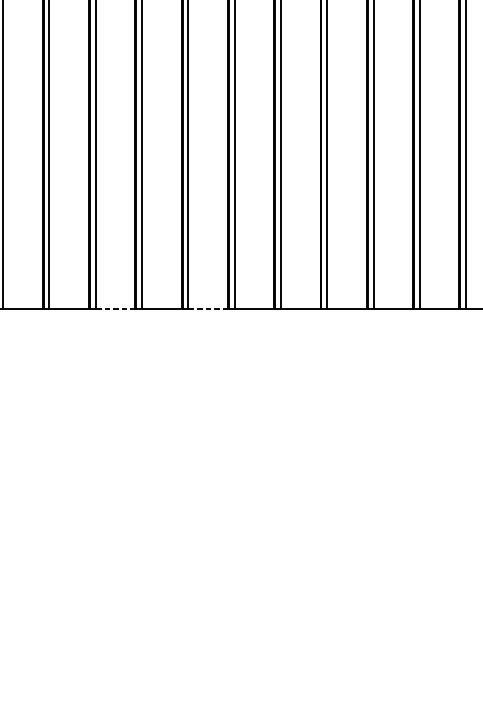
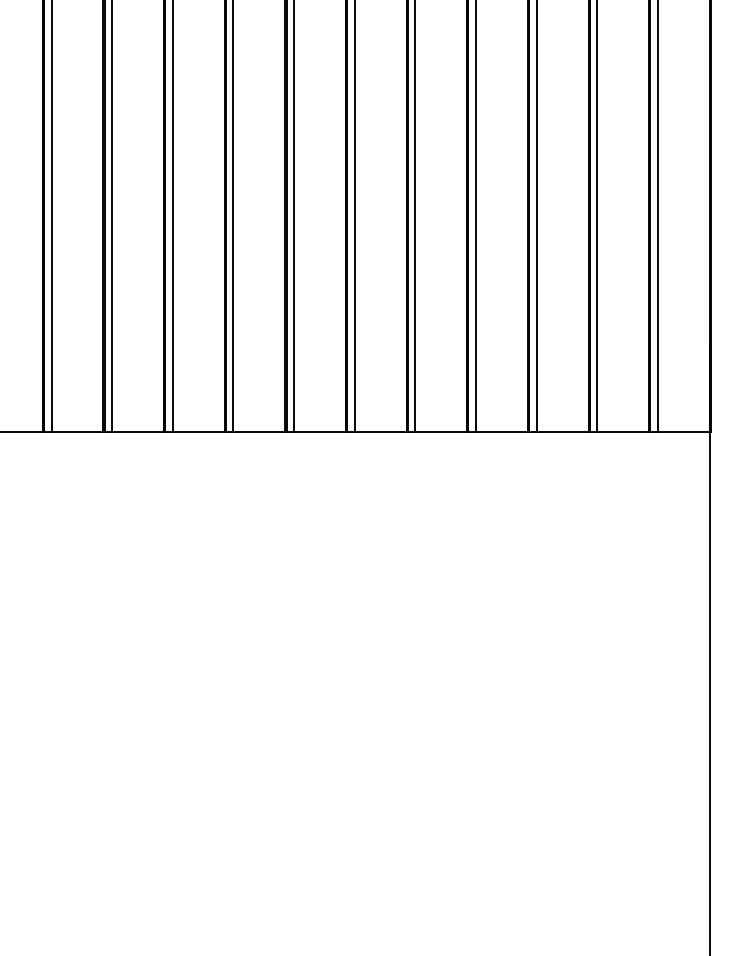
line: (115, 308) -> (198, 431), dashed -> solid
line: (208, 308) -> (320, 431), dashed -> solid

